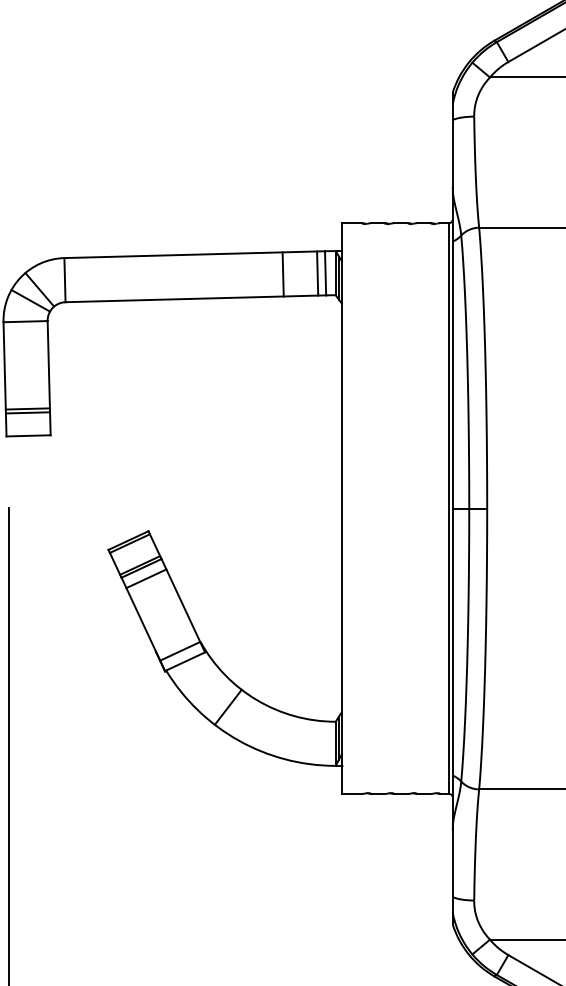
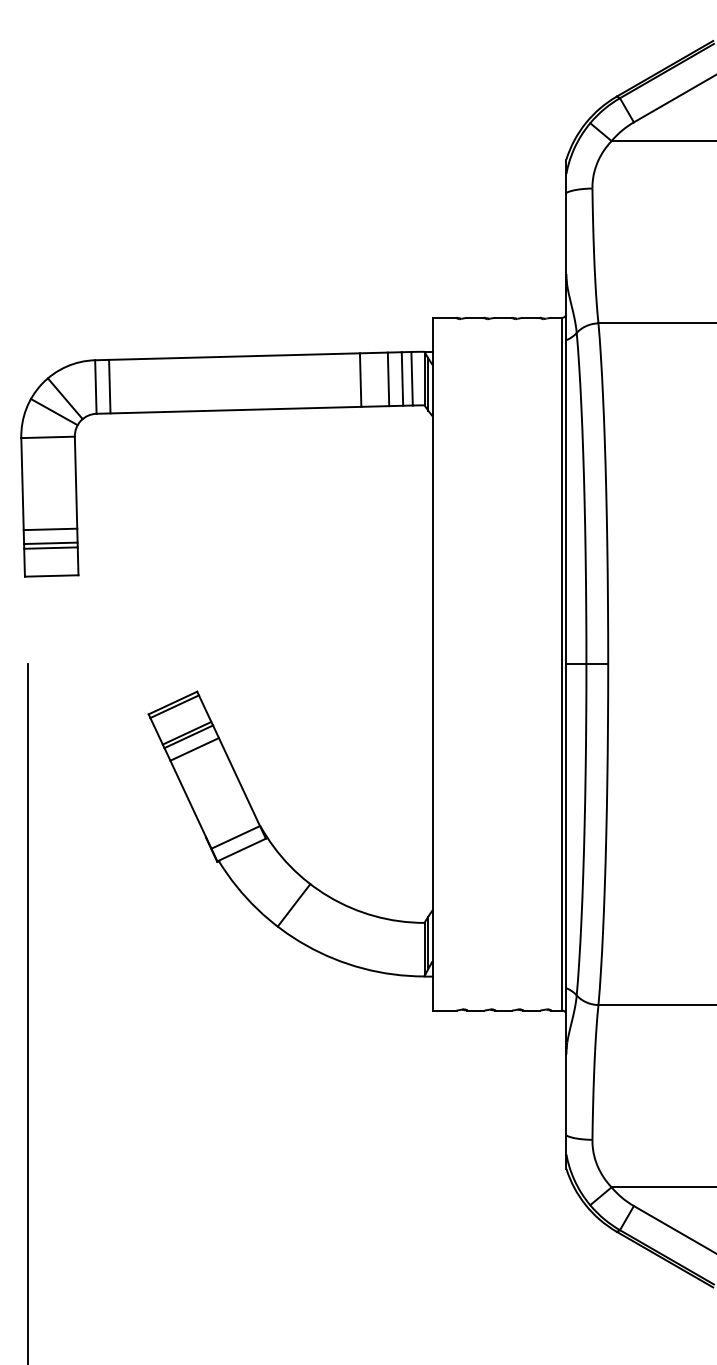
line: (306, 273) -> (388, 379), added
line: (76, 279) -> (109, 386), added
line: (27, 397) -> (50, 529), added

